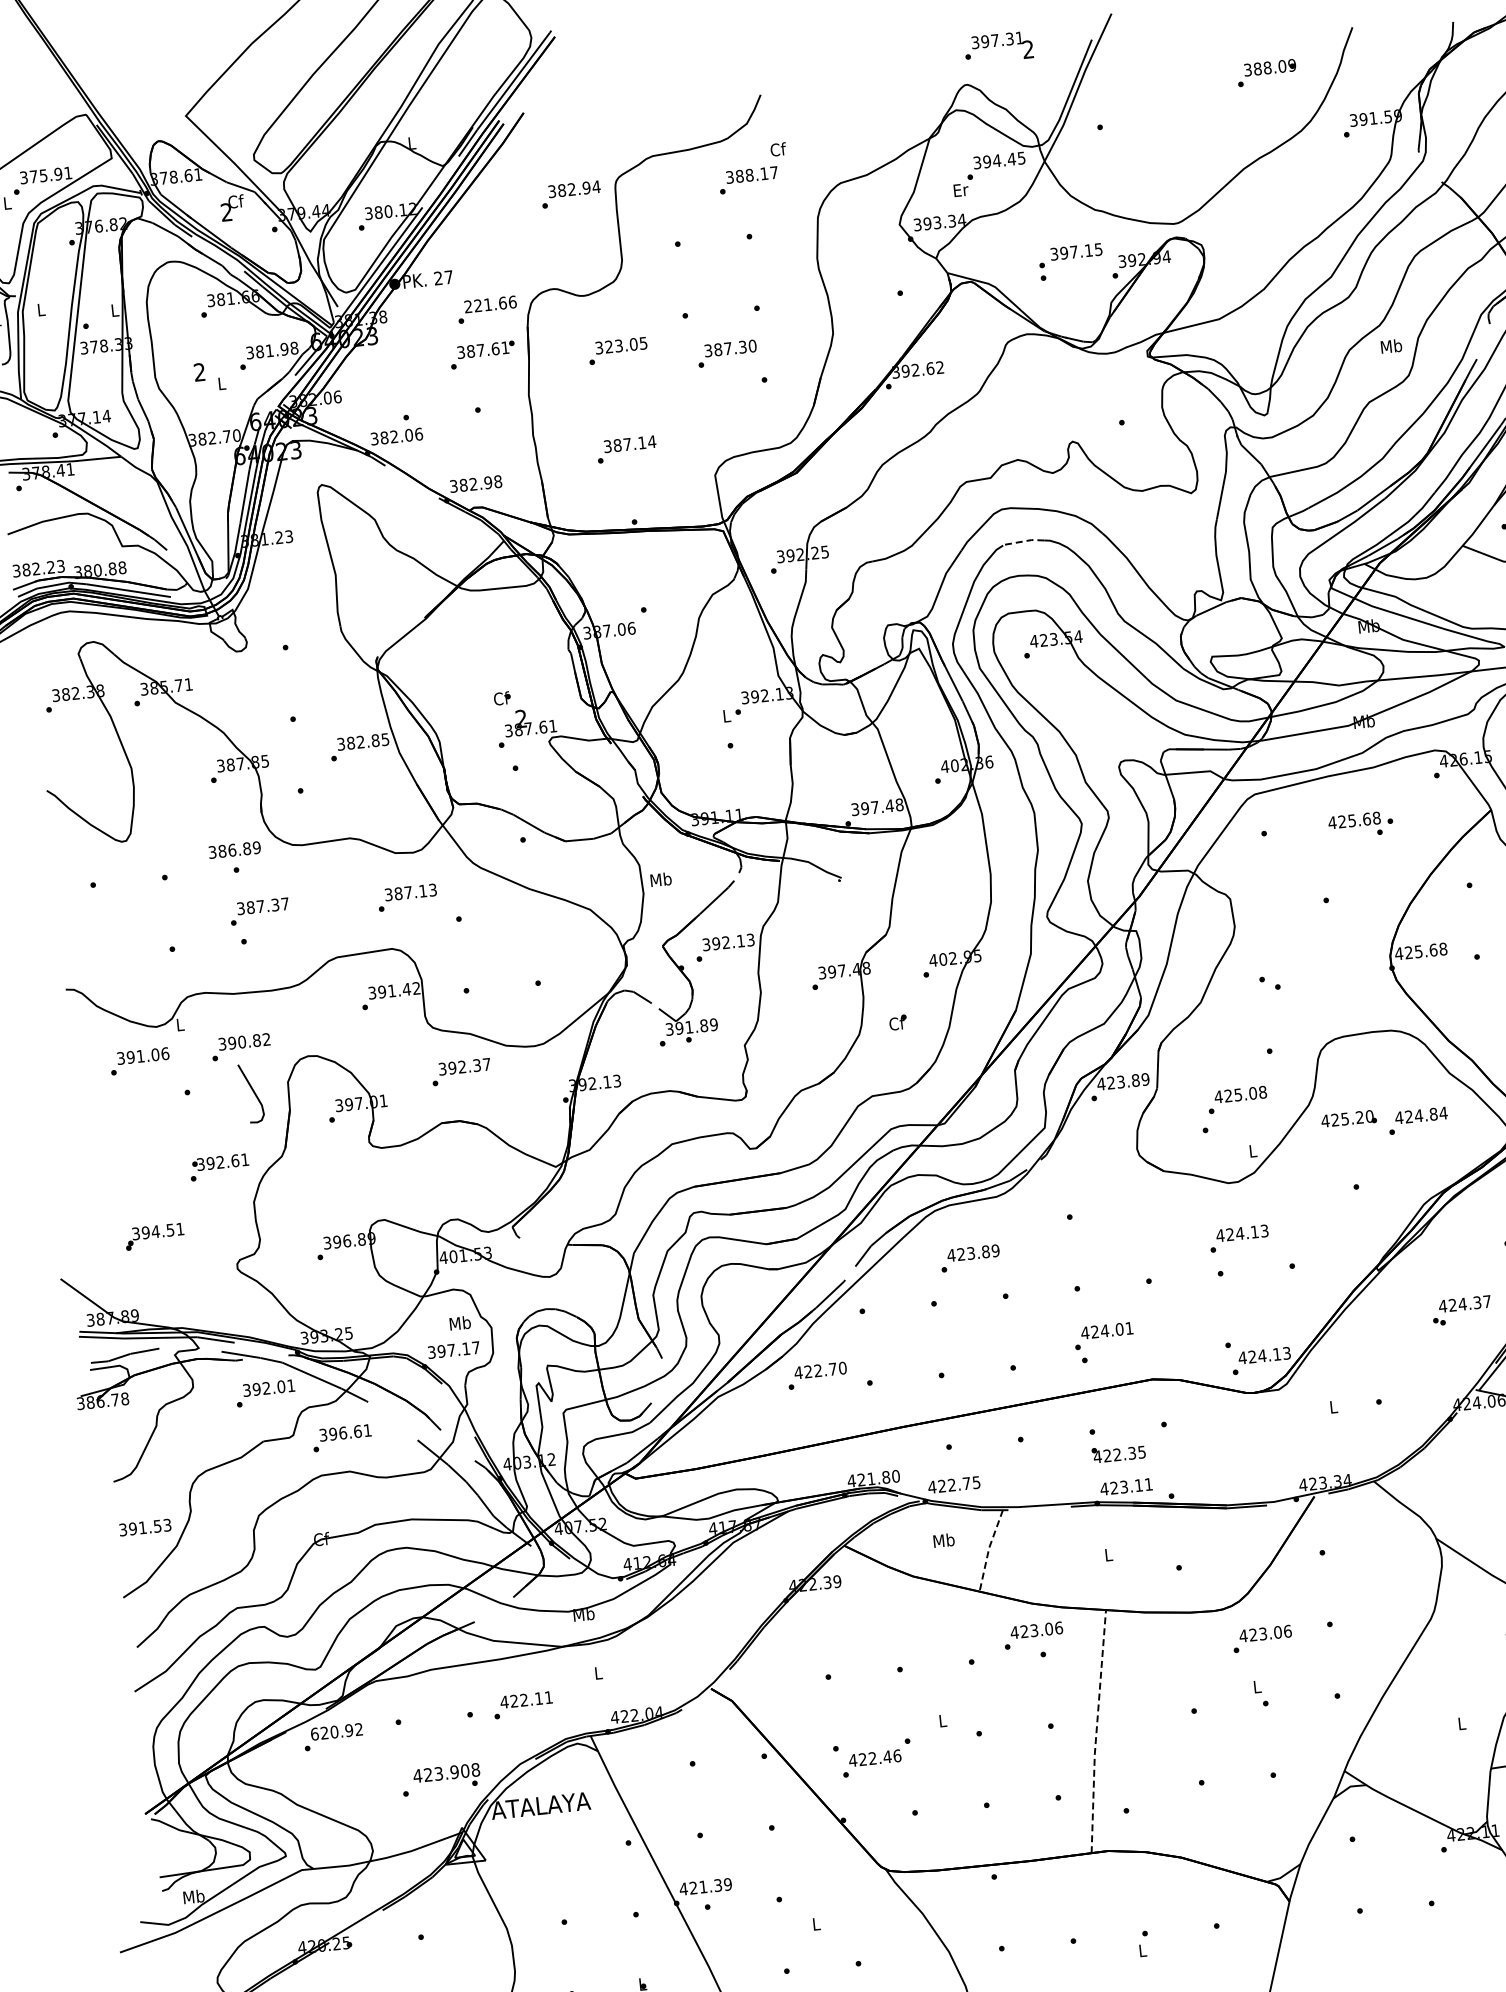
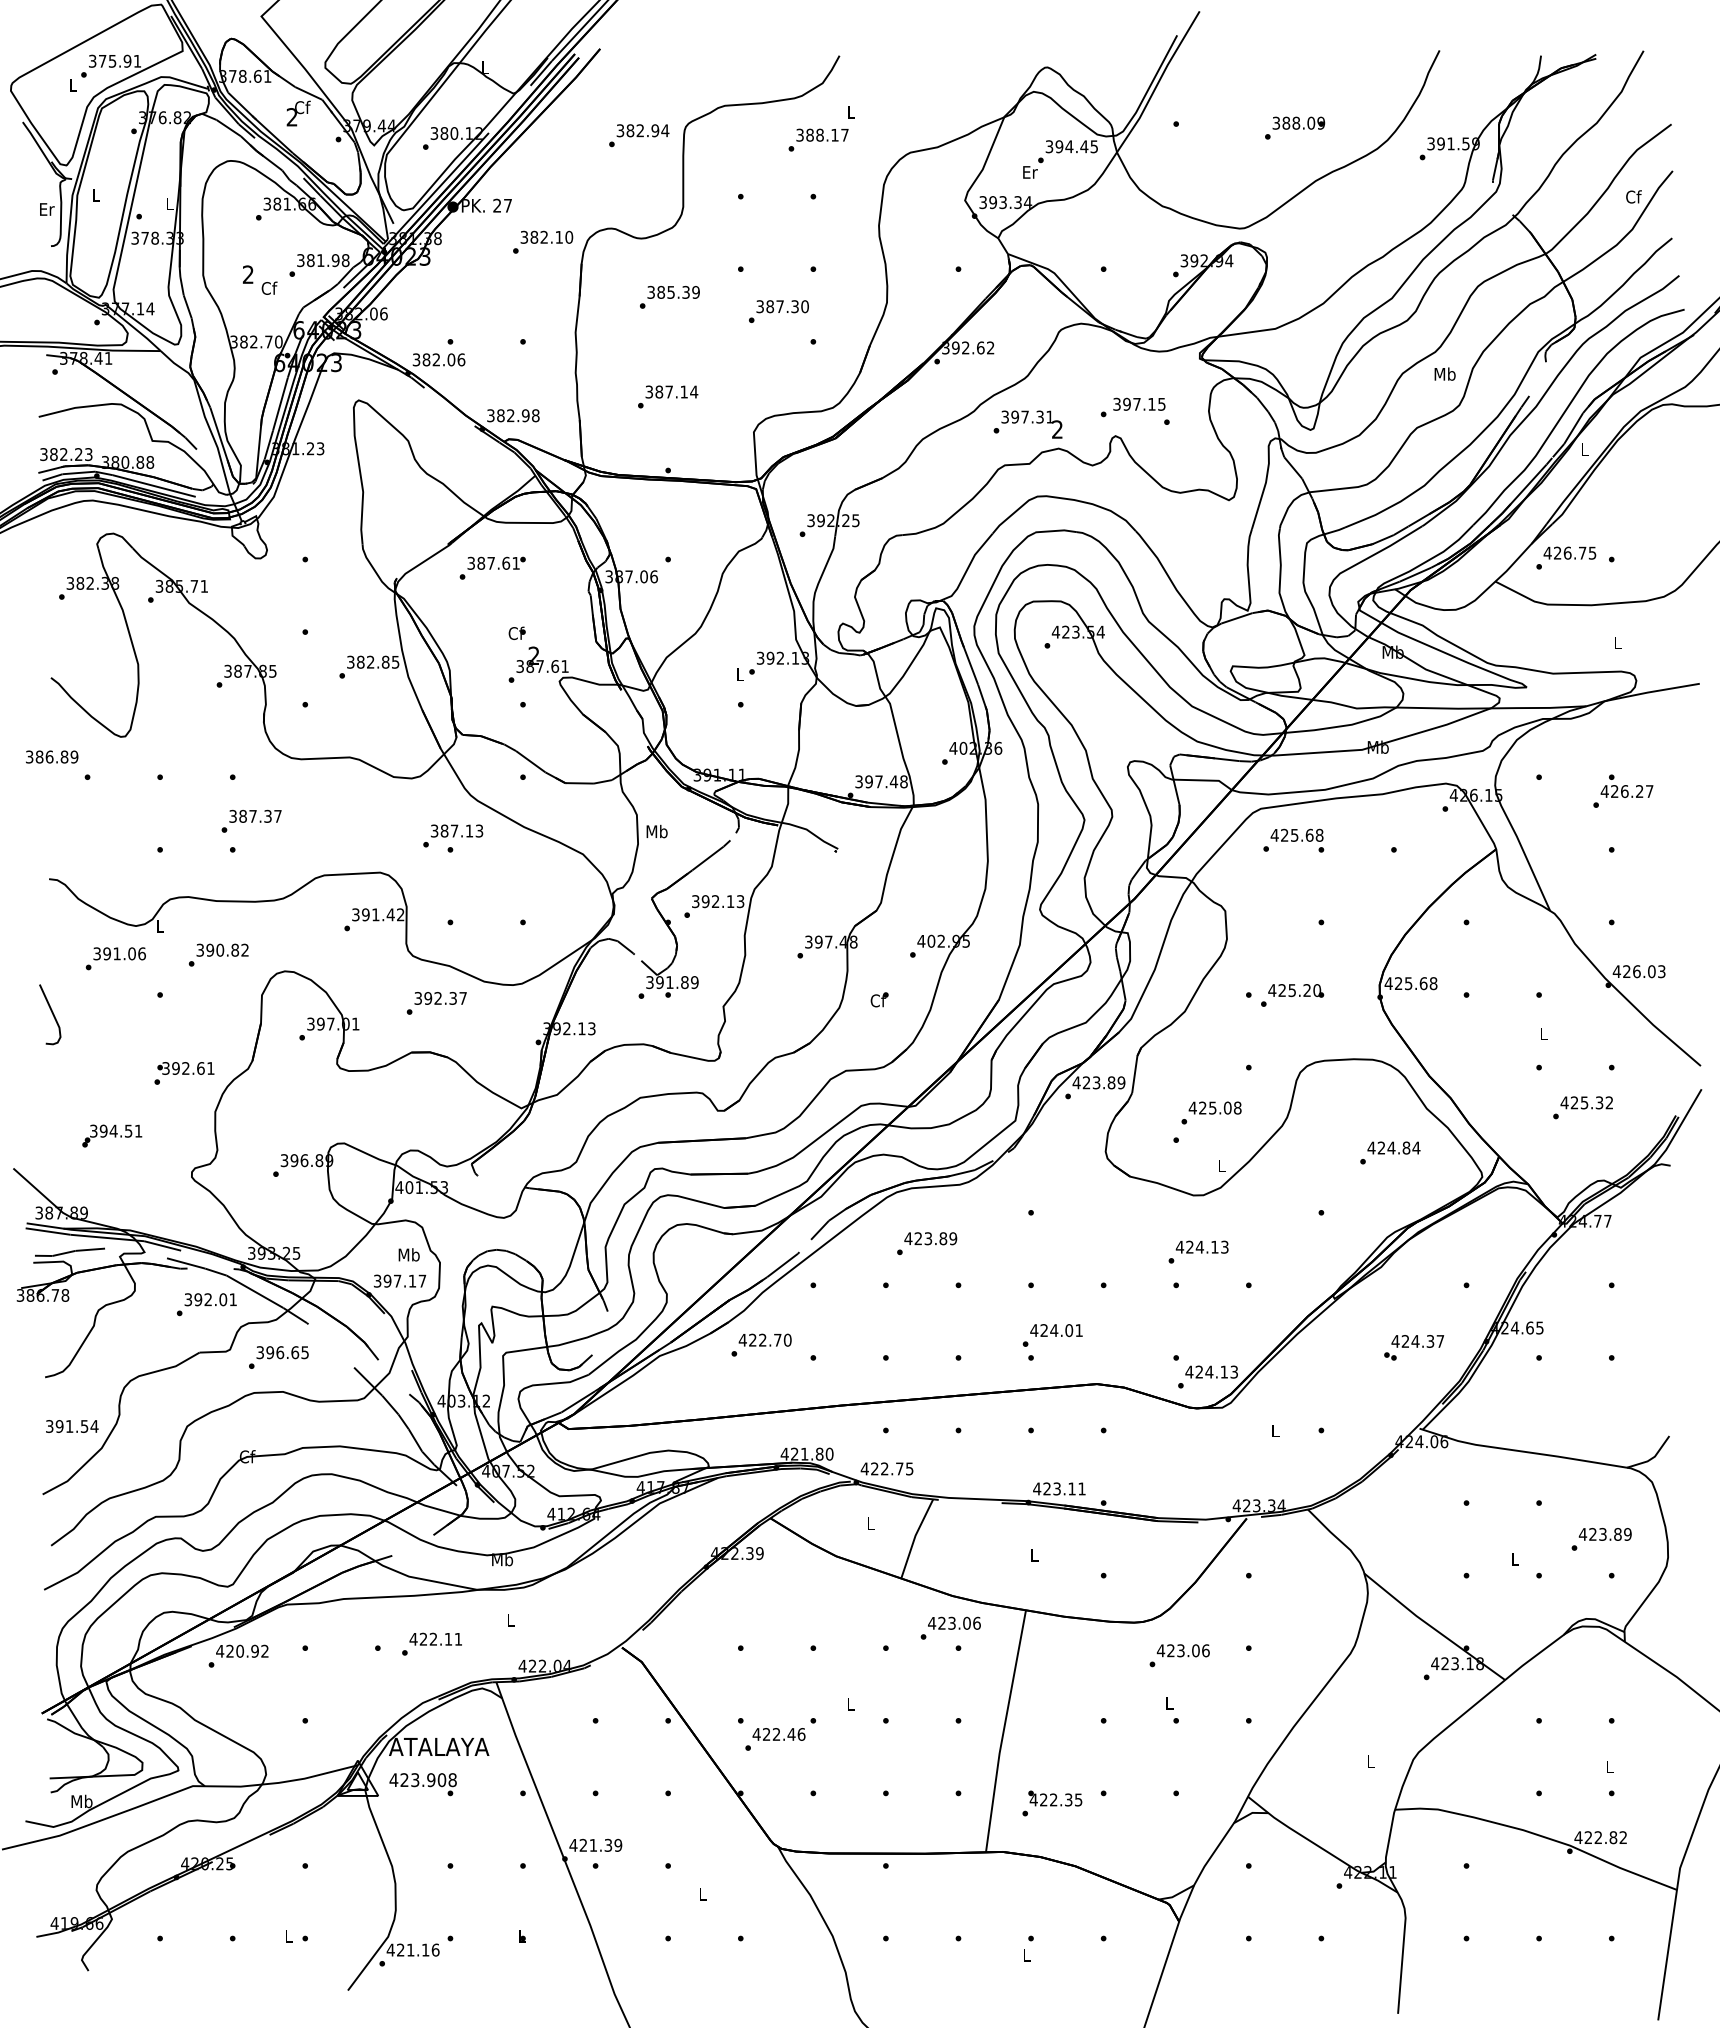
text: (998, 47) -> (1027, 424), moved
text: (1267, 72) -> (1295, 127), moved
text: (778, 149) -> (851, 112), Cf -> L
text: (1069, 255) -> (1132, 407), moved
text: (490, 303) -> (546, 236), 221.66 -> 382.10
text: (626, 344) -> (678, 291), 323.05 -> 385.39
text: (482, 354) -> (492, 567), moved
text: (221, 382) -> (269, 287), L -> Cf
line: (1023, 541) -> (1055, 530), dashed -> solid
text: (1355, 825) -> (1297, 840), moved
text: (235, 849) -> (52, 756), moved
text: (407, 897) -> (453, 835), moved
curve: (253, 1093) -> (52, 1014), moved
text: (1349, 1118) -> (1296, 990), moved
text: (367, 1430) -> (304, 1352), 396.61 -> 396.65
text: (1118, 1453) -> (1055, 1798), moved
text: (167, 1525) -> (94, 1426), 391.53 -> 391.54
text: (943, 1540) -> (870, 1523), Mb -> L
line: (988, 1549) -> (914, 1537), dashed -> solid
line: (1096, 1731) -> (1003, 1730), dashed -> solid
text: (315, 1733) -> (220, 1650), 620.92 -> 420.92
text: (446, 1777) -> (422, 1784), moved

